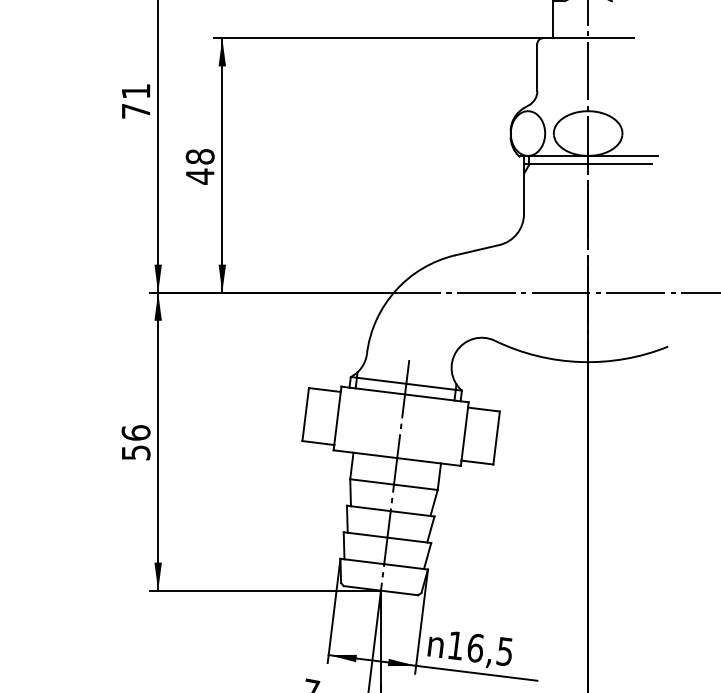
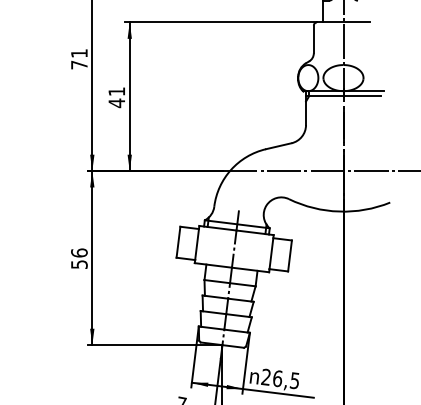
text: (199, 156) -> (116, 91), 48 -> 41
text: (454, 644) -> (265, 376), 16,5 -> 26,5

